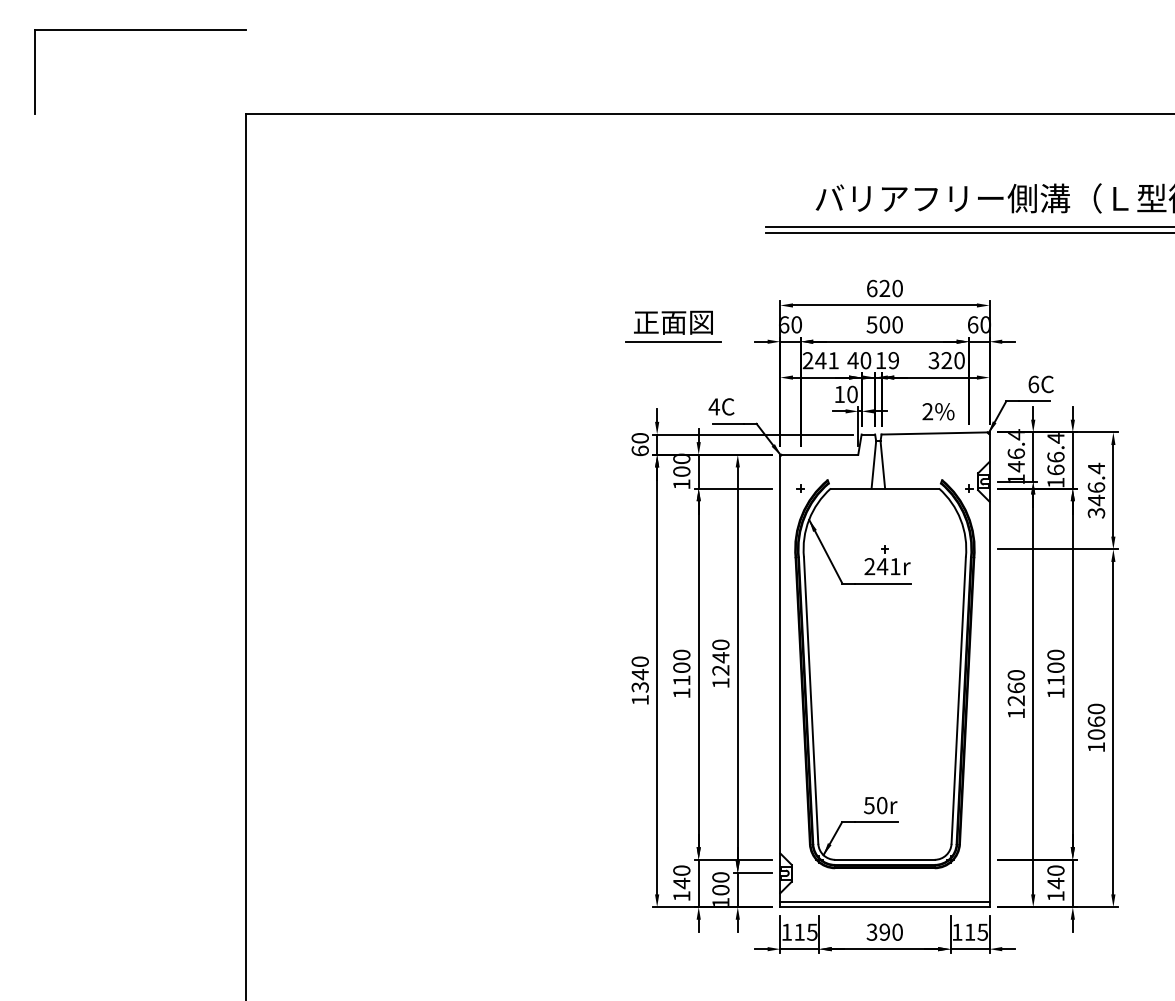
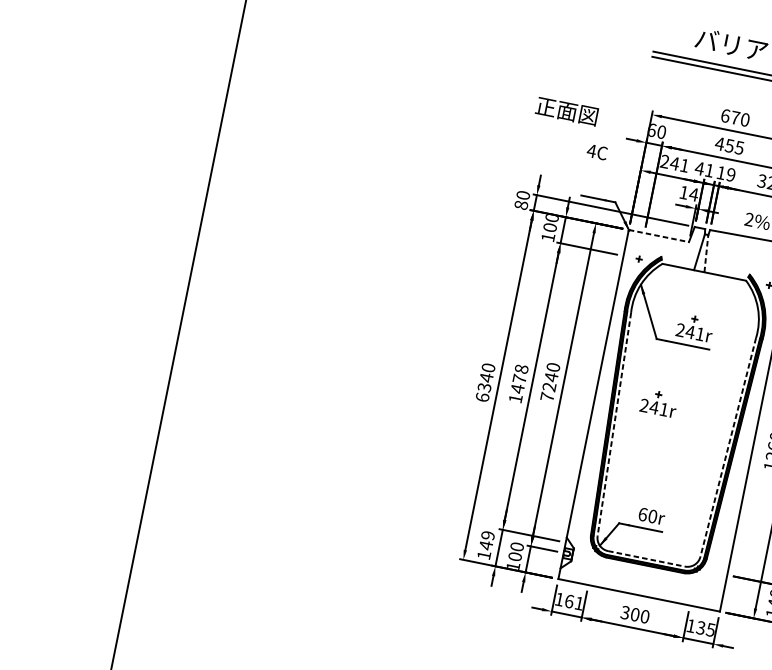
text: (884, 287) -> (735, 117), 620 -> 670
text: (884, 324) -> (729, 145), 500 -> 455
line: (672, 342) -> (563, 126), removed
text: (865, 360) -> (709, 170), 40 -> 41
text: (852, 394) -> (693, 194), 10 -> 14
text: (721, 406) -> (597, 151), moved
text: (639, 450) -> (520, 204), 60 -> 80
line: (819, 454) -> (659, 235), solid -> dashed
line: (882, 464) -> (706, 253), solid -> dashed
part: (861, 663) -> (659, 403), added
text: (681, 667) -> (519, 378), 1100 -> 1478
text: (720, 683) -> (547, 397), 1240 -> 7240
text: (639, 699) -> (482, 396), 1340 -> 6340
line: (811, 701) -> (614, 425), solid -> dashed
line: (958, 701) -> (727, 448), solid -> dashed
text: (869, 805) -> (643, 514), 50r -> 60r
line: (884, 859) -> (646, 558), solid -> dashed
text: (681, 870) -> (487, 535), 140 -> 149
line: (884, 902) -> (639, 591), removed
text: (805, 931) -> (574, 601), 115 -> 161
text: (884, 931) -> (635, 614), 390 -> 300
text: (969, 931) -> (700, 627), 115 -> 135

